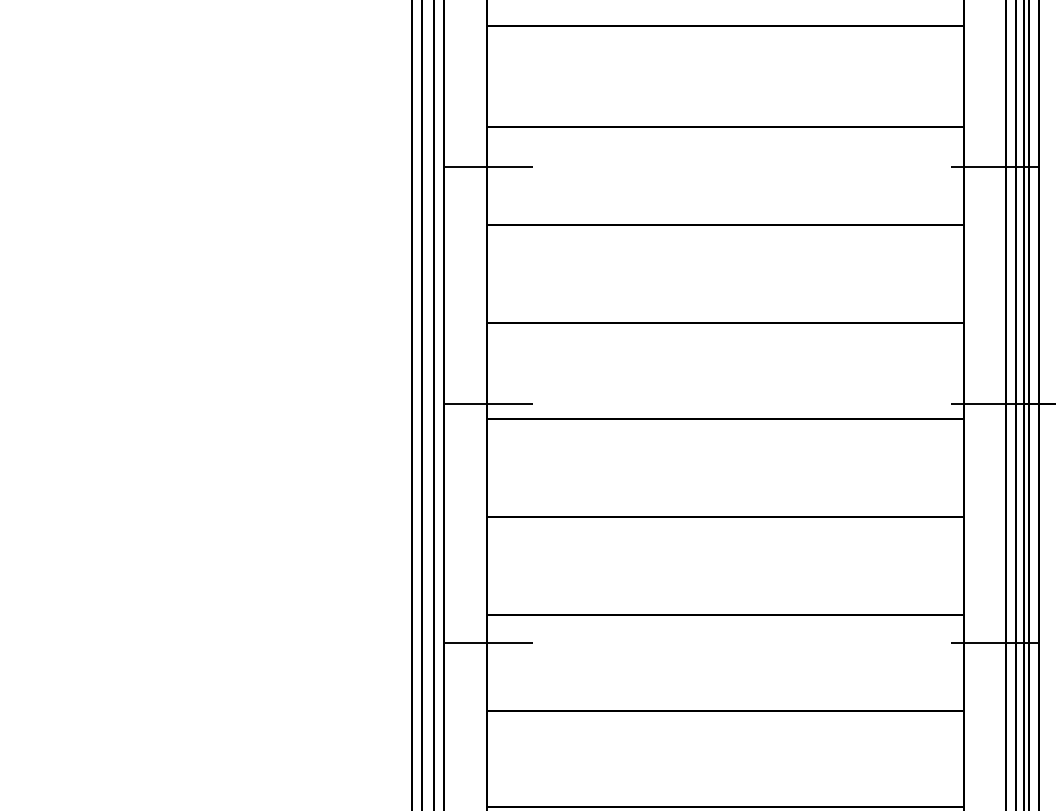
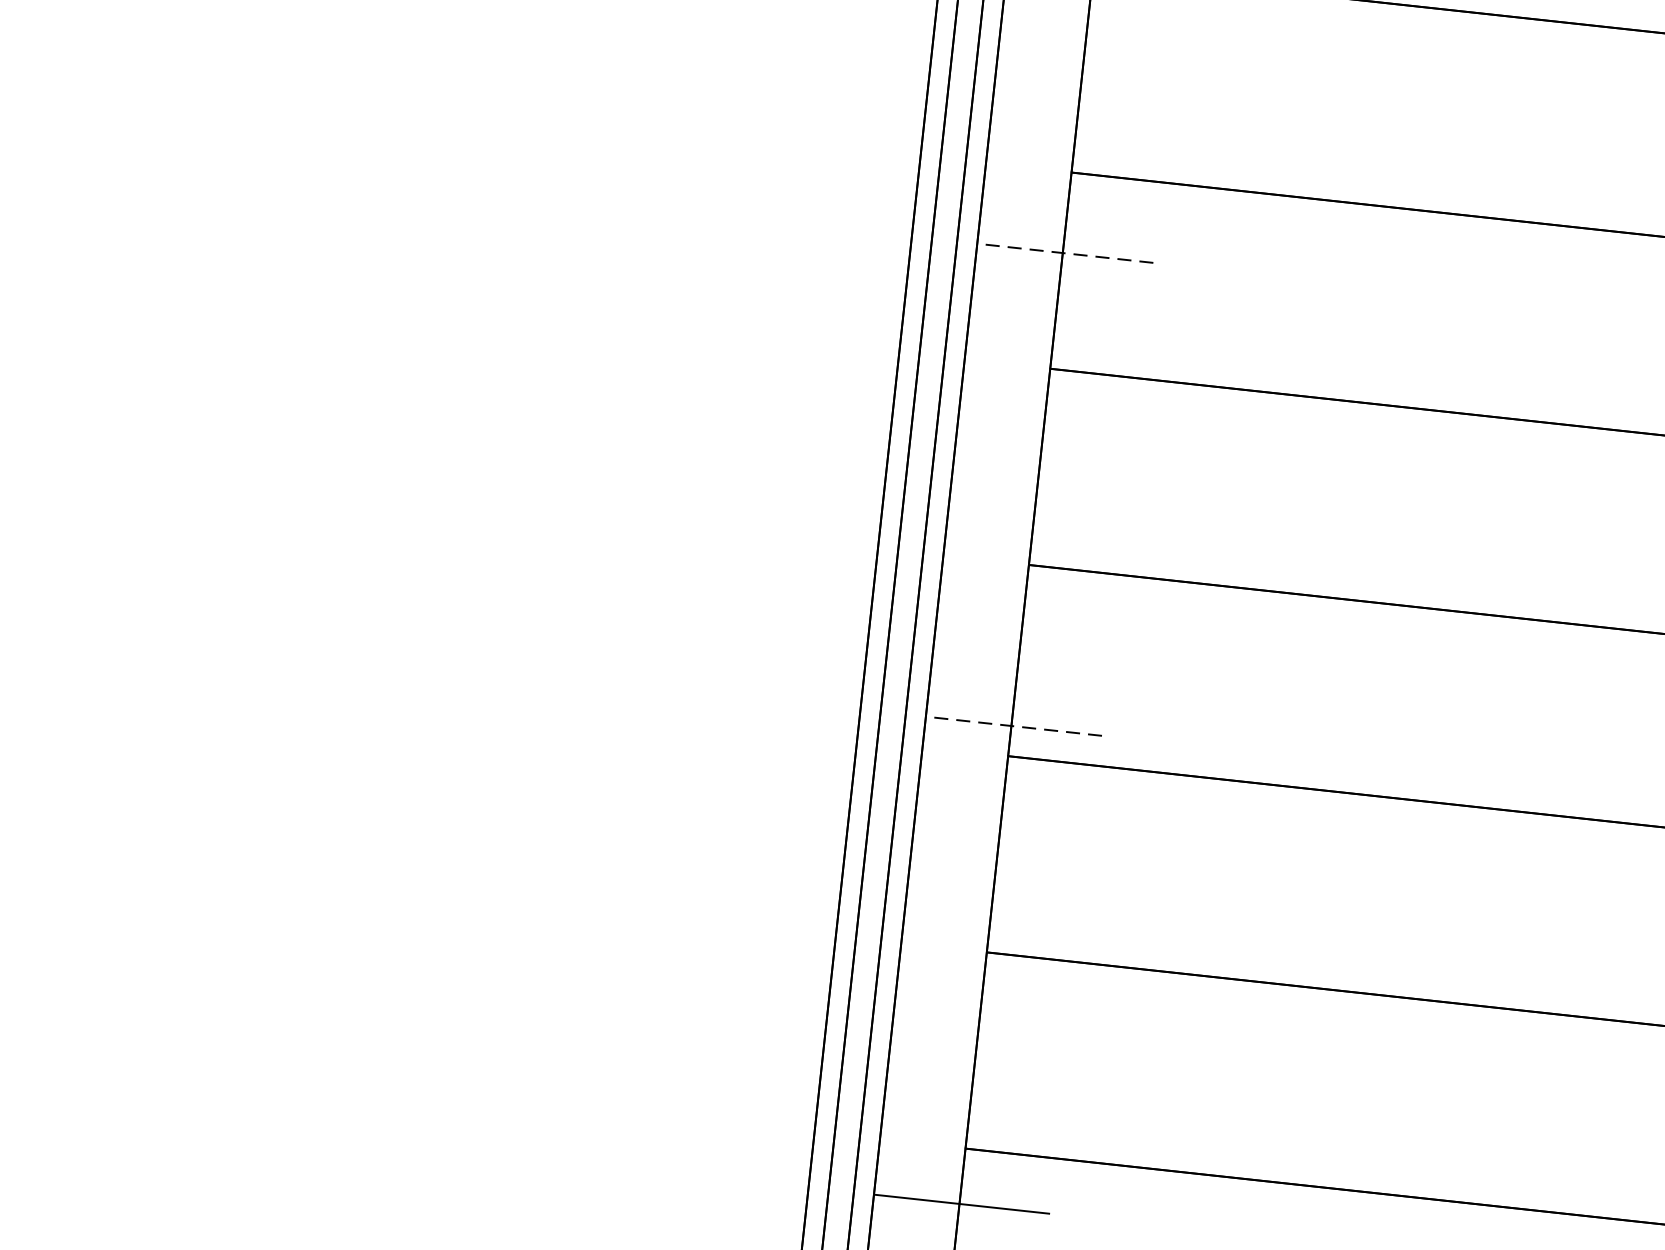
line: (488, 166) -> (1065, 252), solid -> dashed
line: (488, 403) -> (1013, 725), solid -> dashed

